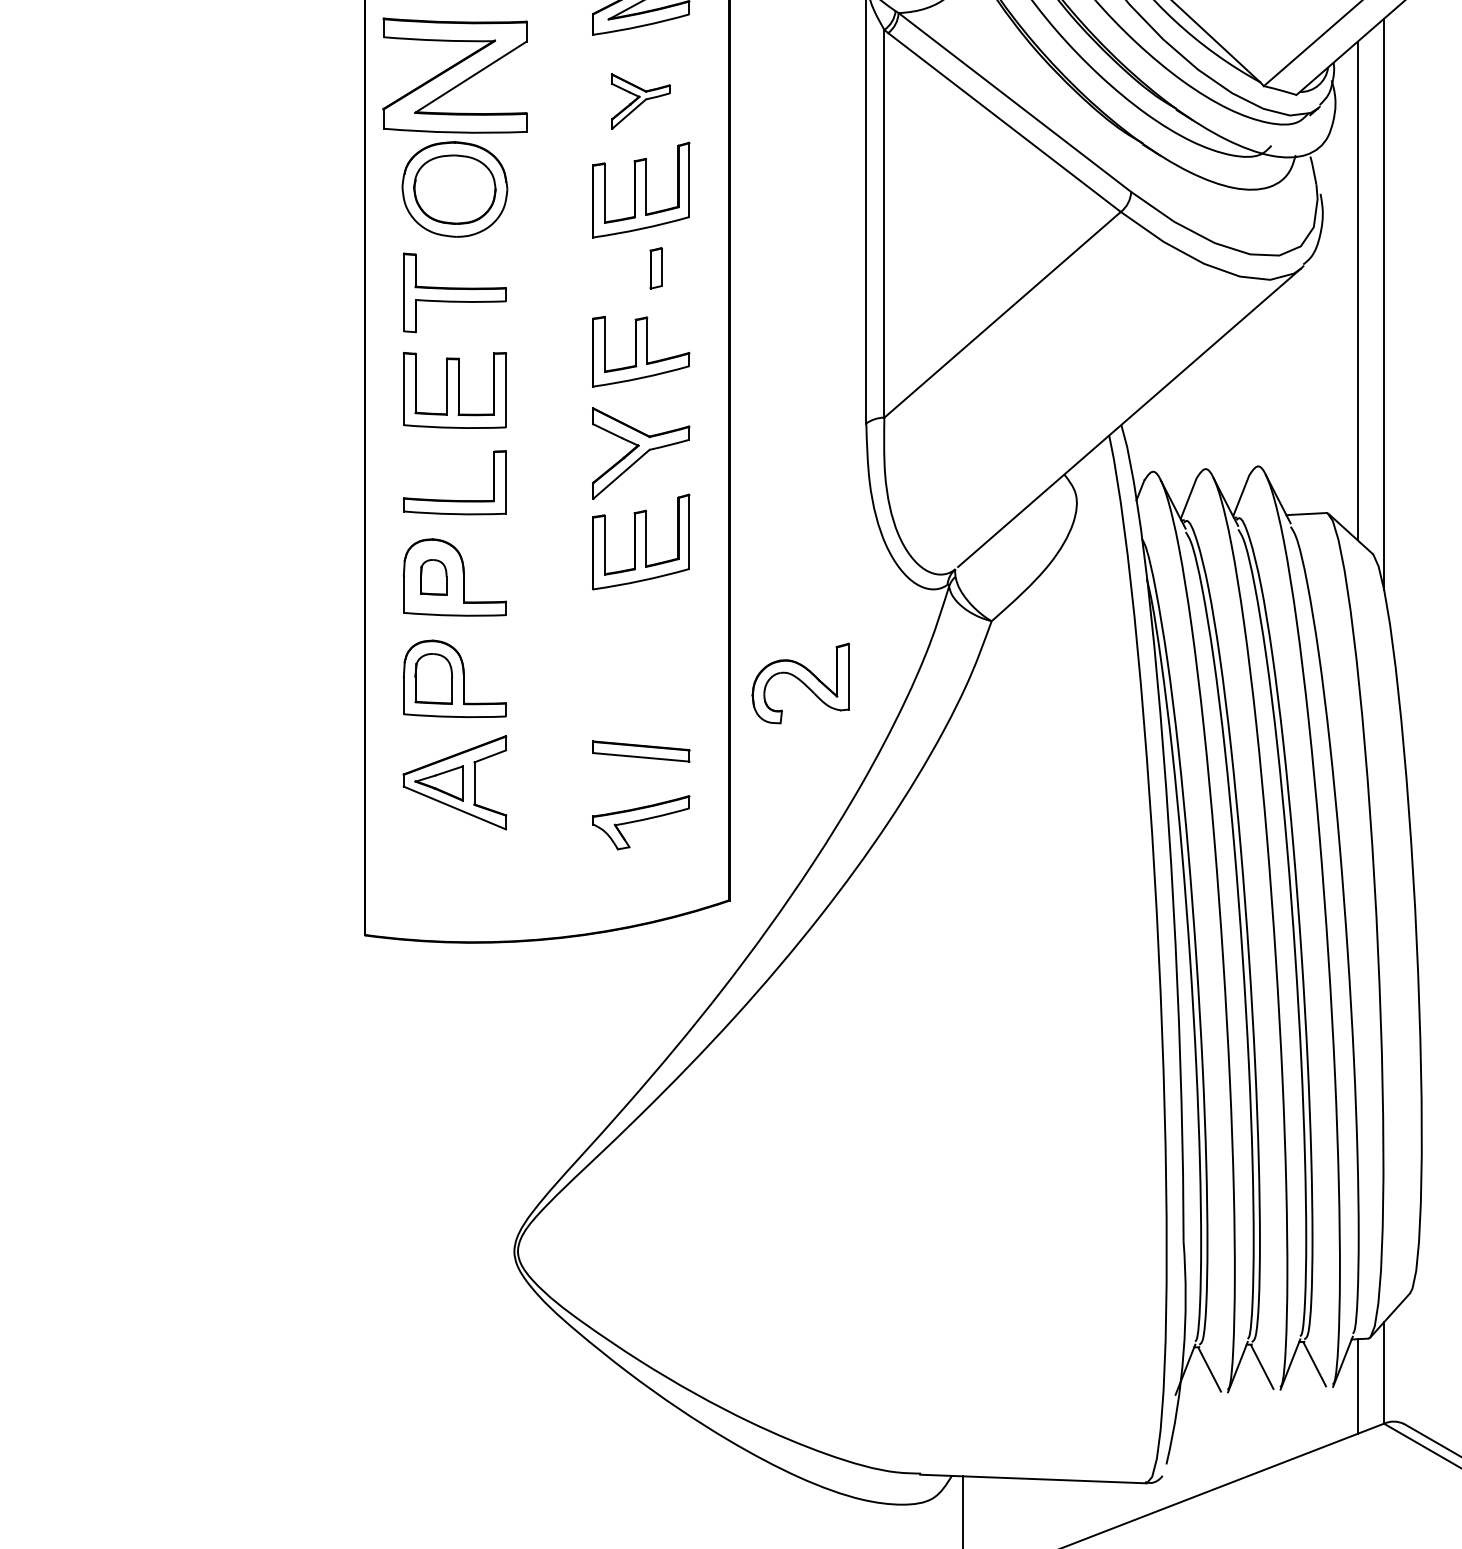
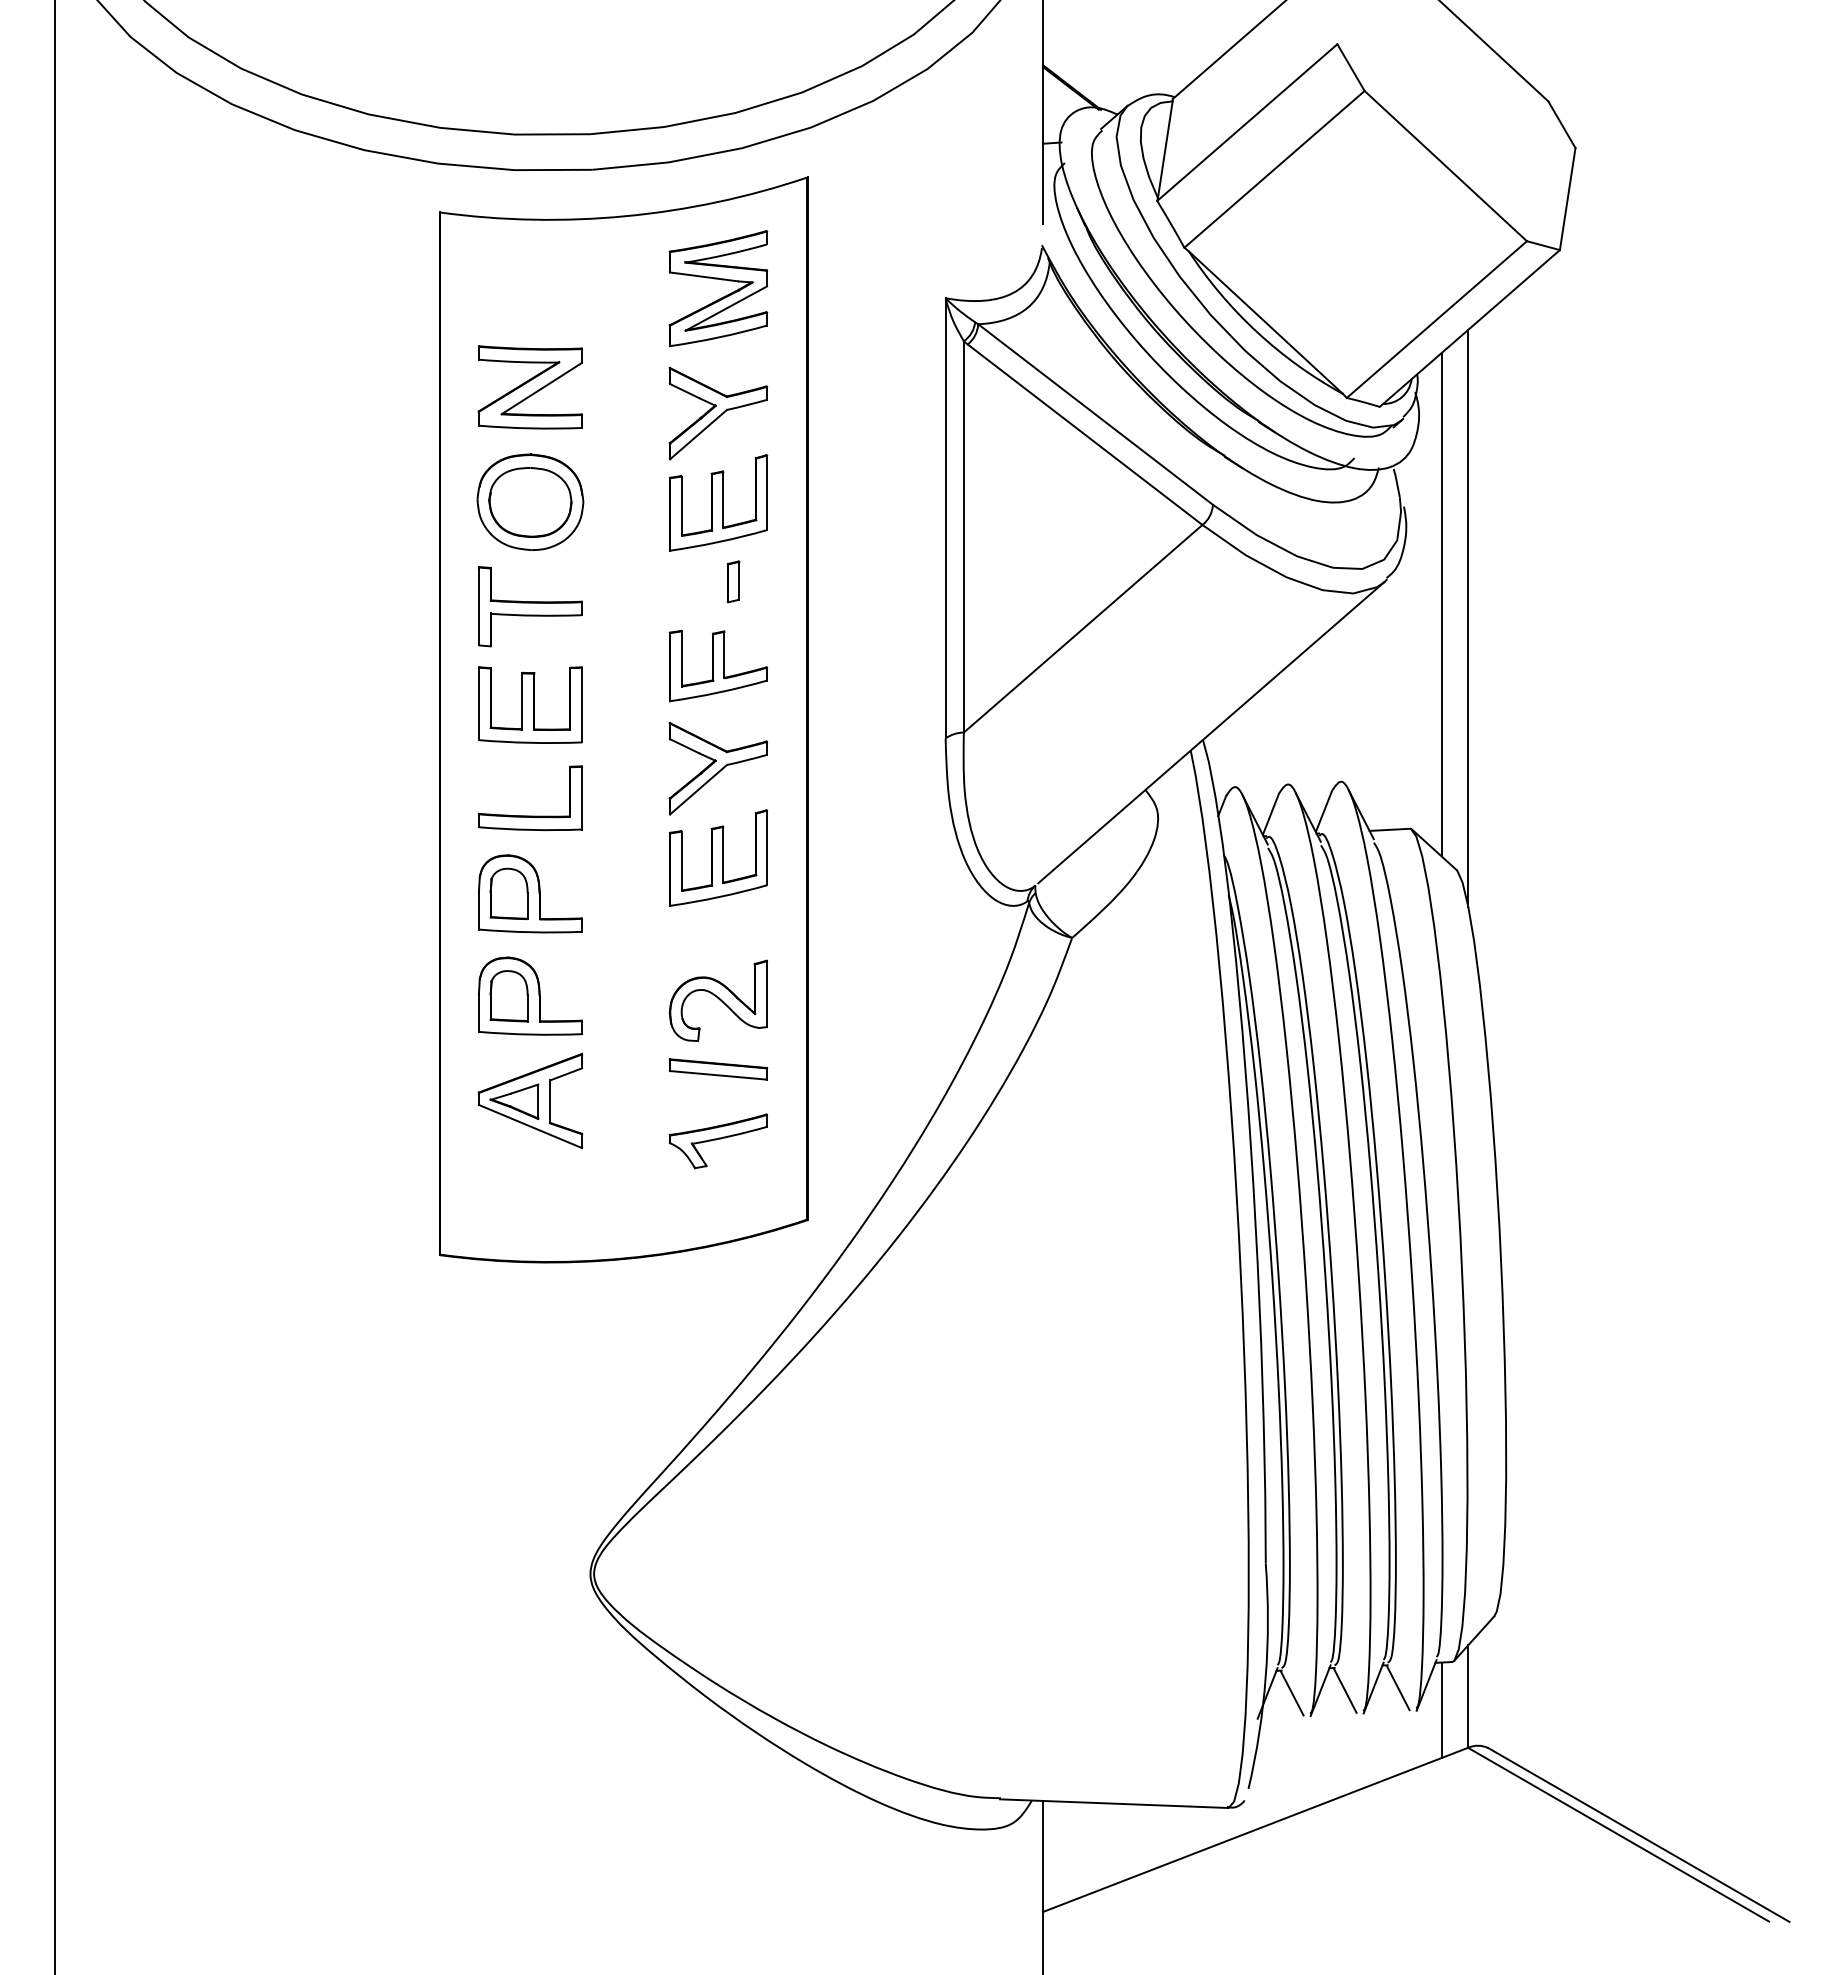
part: (453, 75) -> (529, 387), size x0.71
part: (640, 101) -> (717, 413), size x1.67
part: (433, 577) -> (508, 893), size x1.43
part: (800, 683) -> (718, 1000), moved

